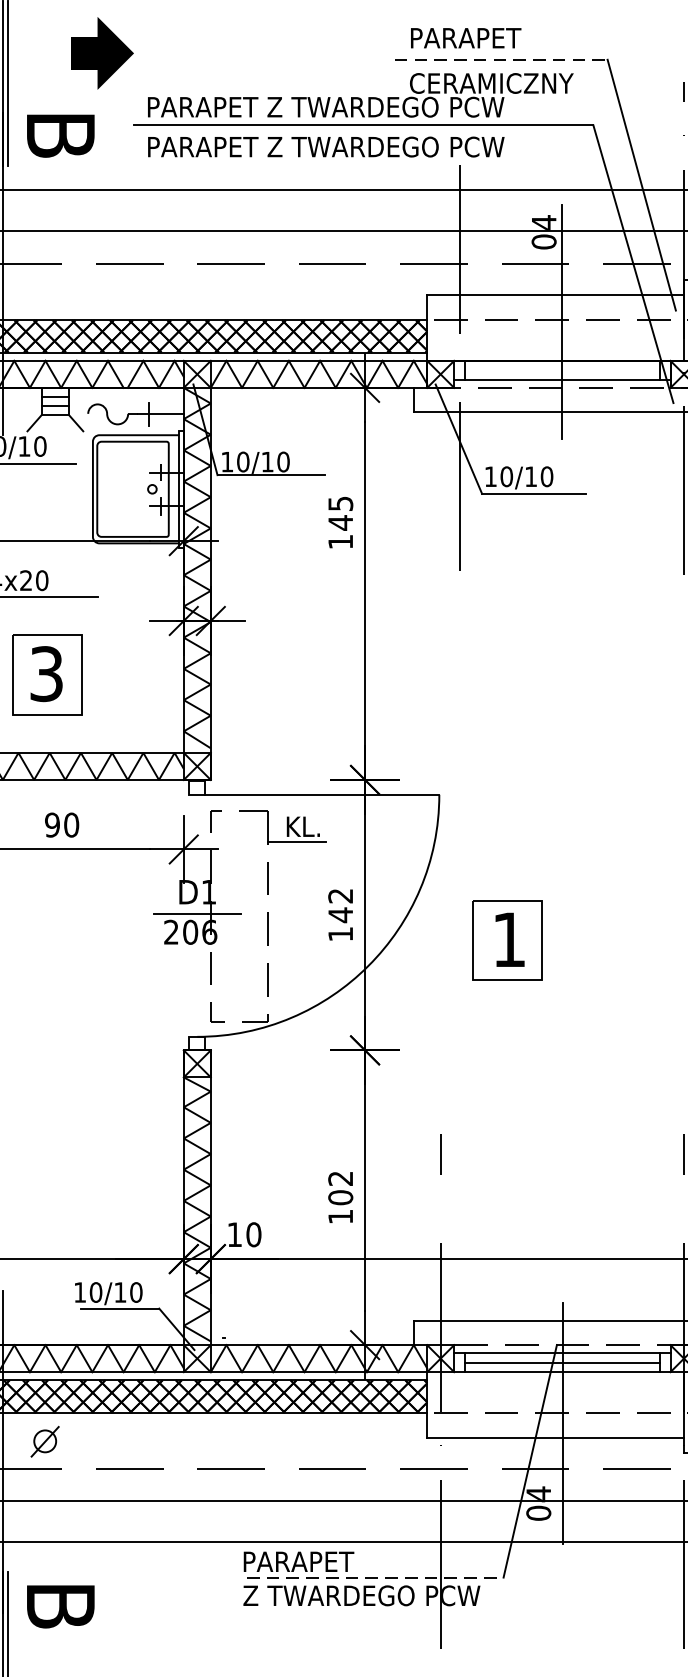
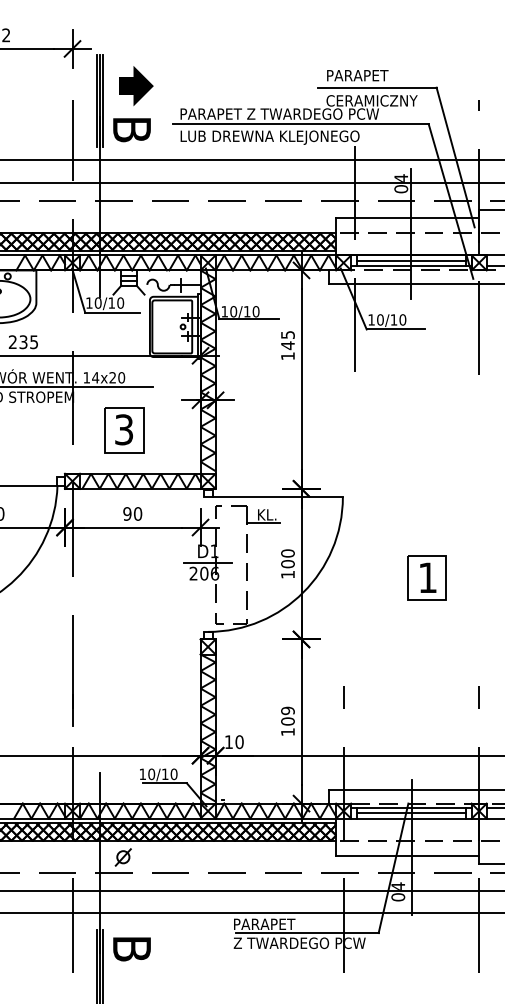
part: (102, 52) -> (136, 85), moved
line: (501, 59) -> (377, 87), dashed -> solid
text: (327, 149) -> (280, 137), PARAPET Z TWARDEGO PCW -> LUB DREWNA KLEJONEGO
line: (562, 370) -> (411, 260), added
text: (339, 905) -> (287, 558), 142 -> 100
part: (506, 939) -> (426, 577), moved
text: (339, 1177) -> (287, 710), 102 -> 109
line: (375, 1578) -> (307, 933), dashed -> solid

